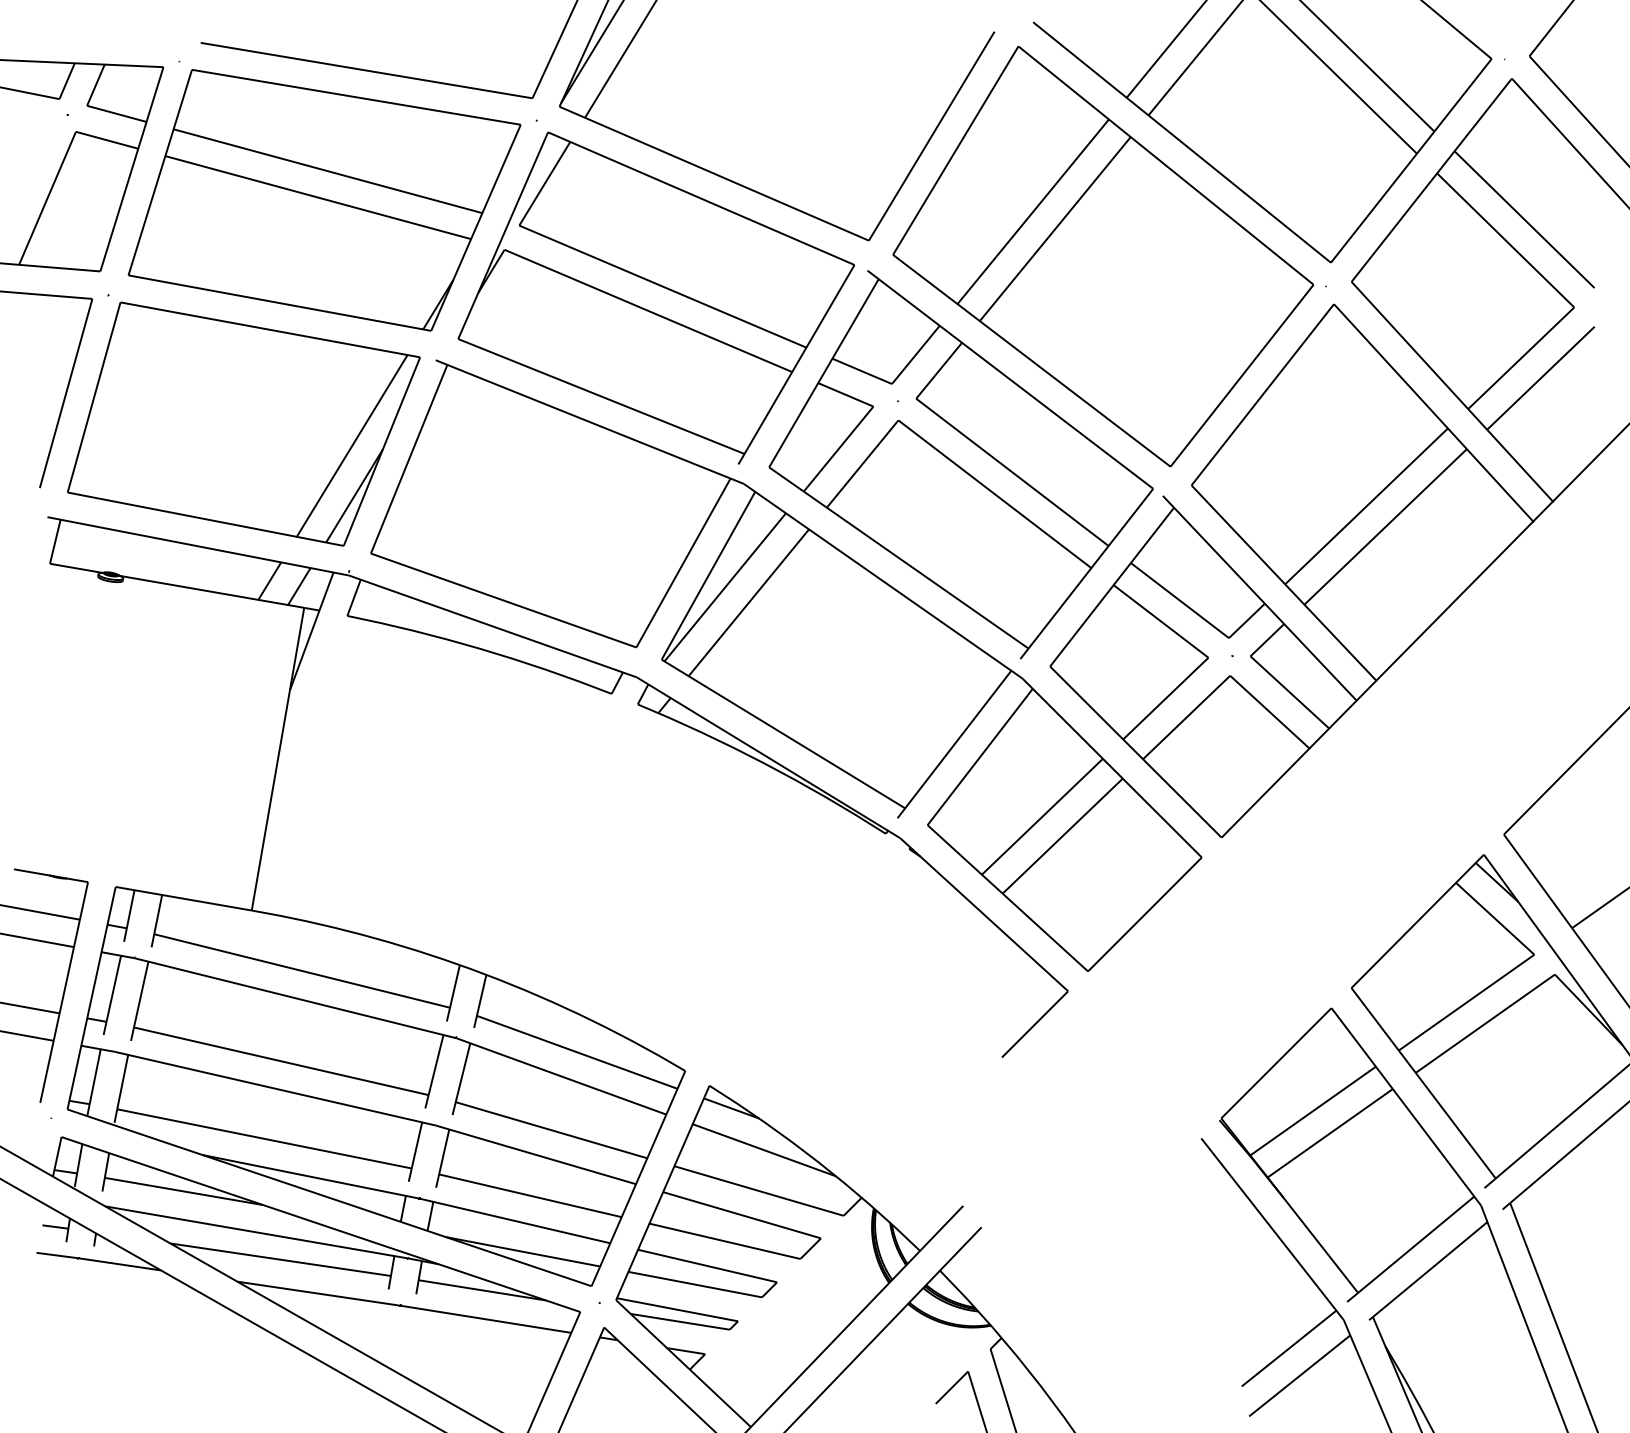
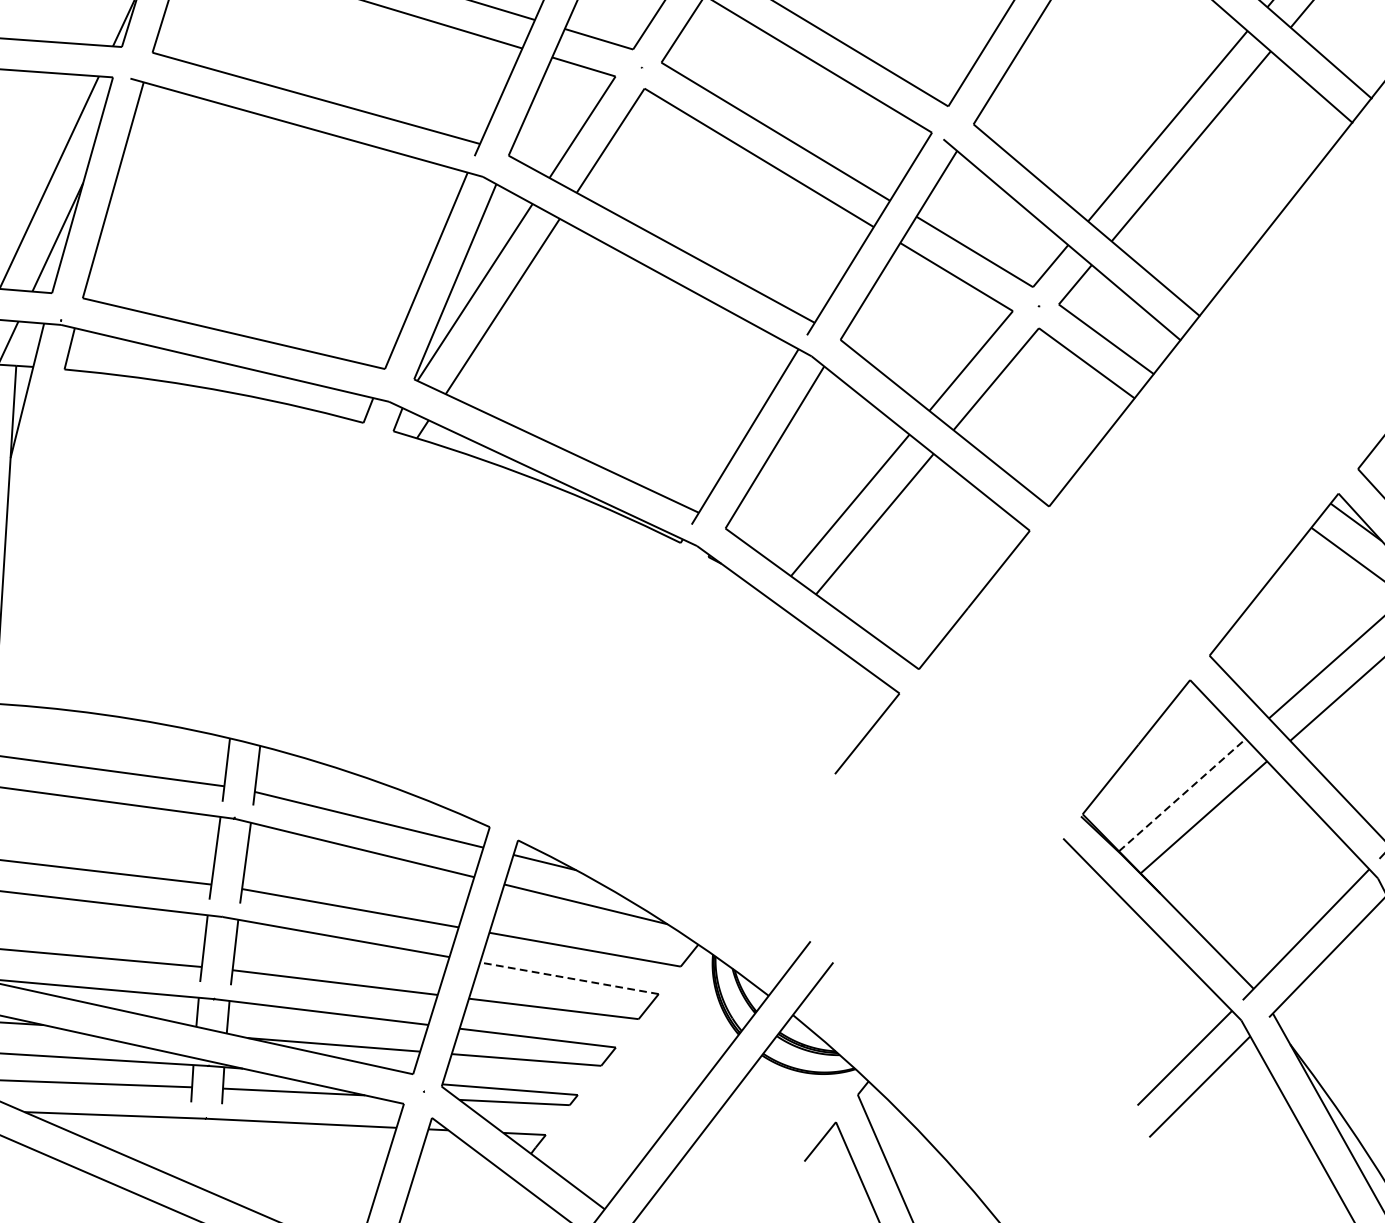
line: (1313, 1111) -> (1182, 795), solid -> dashed
line: (741, 1215) -> (568, 978), solid -> dashed

